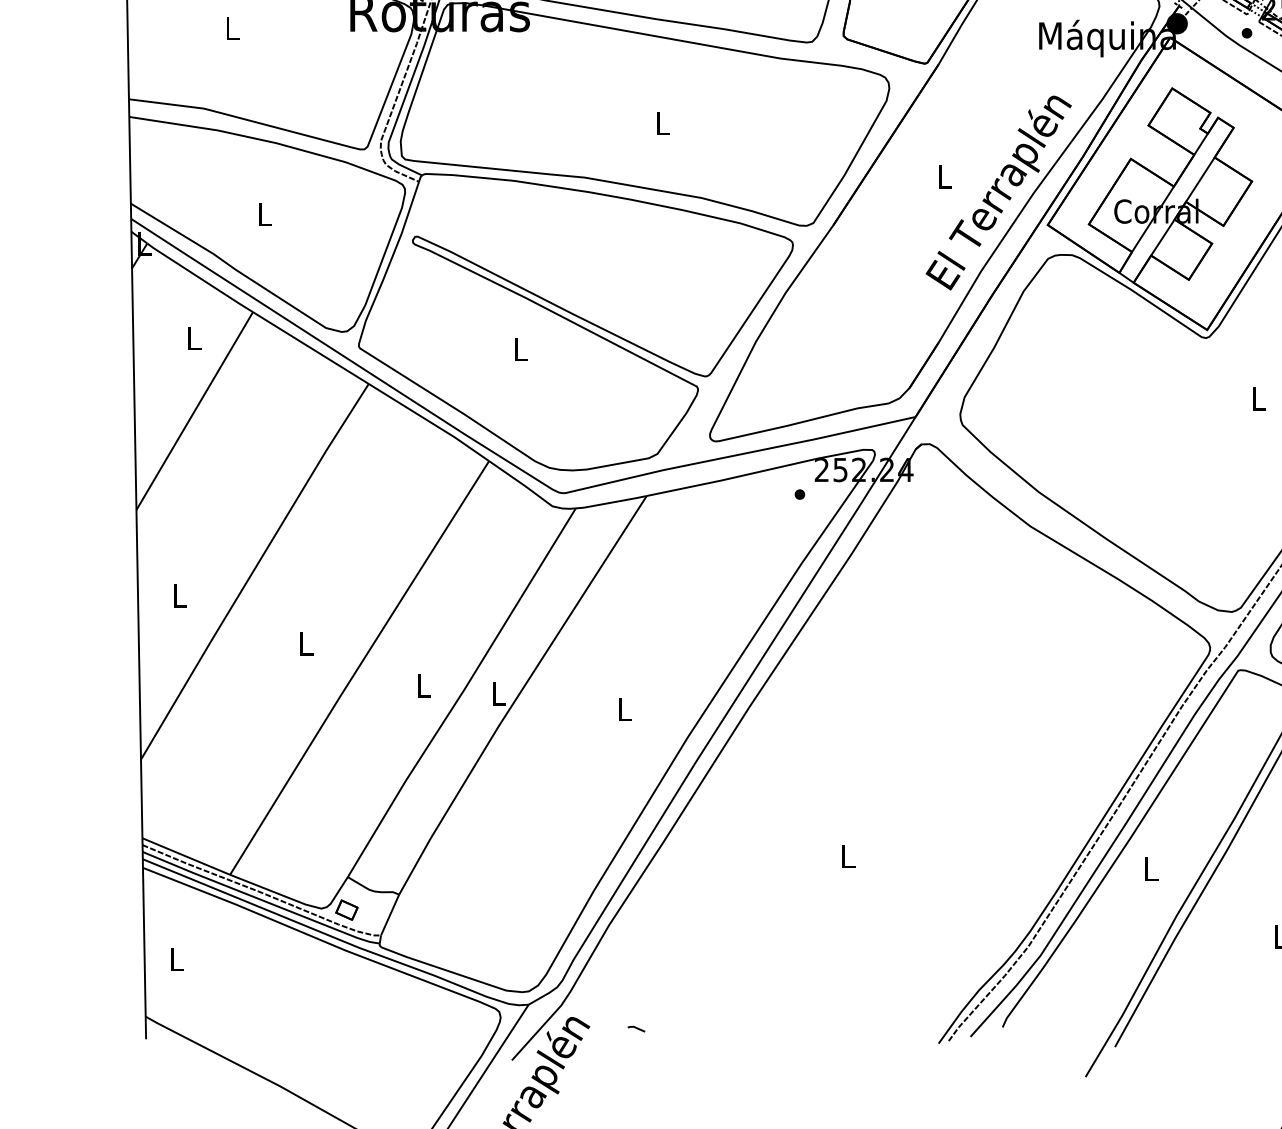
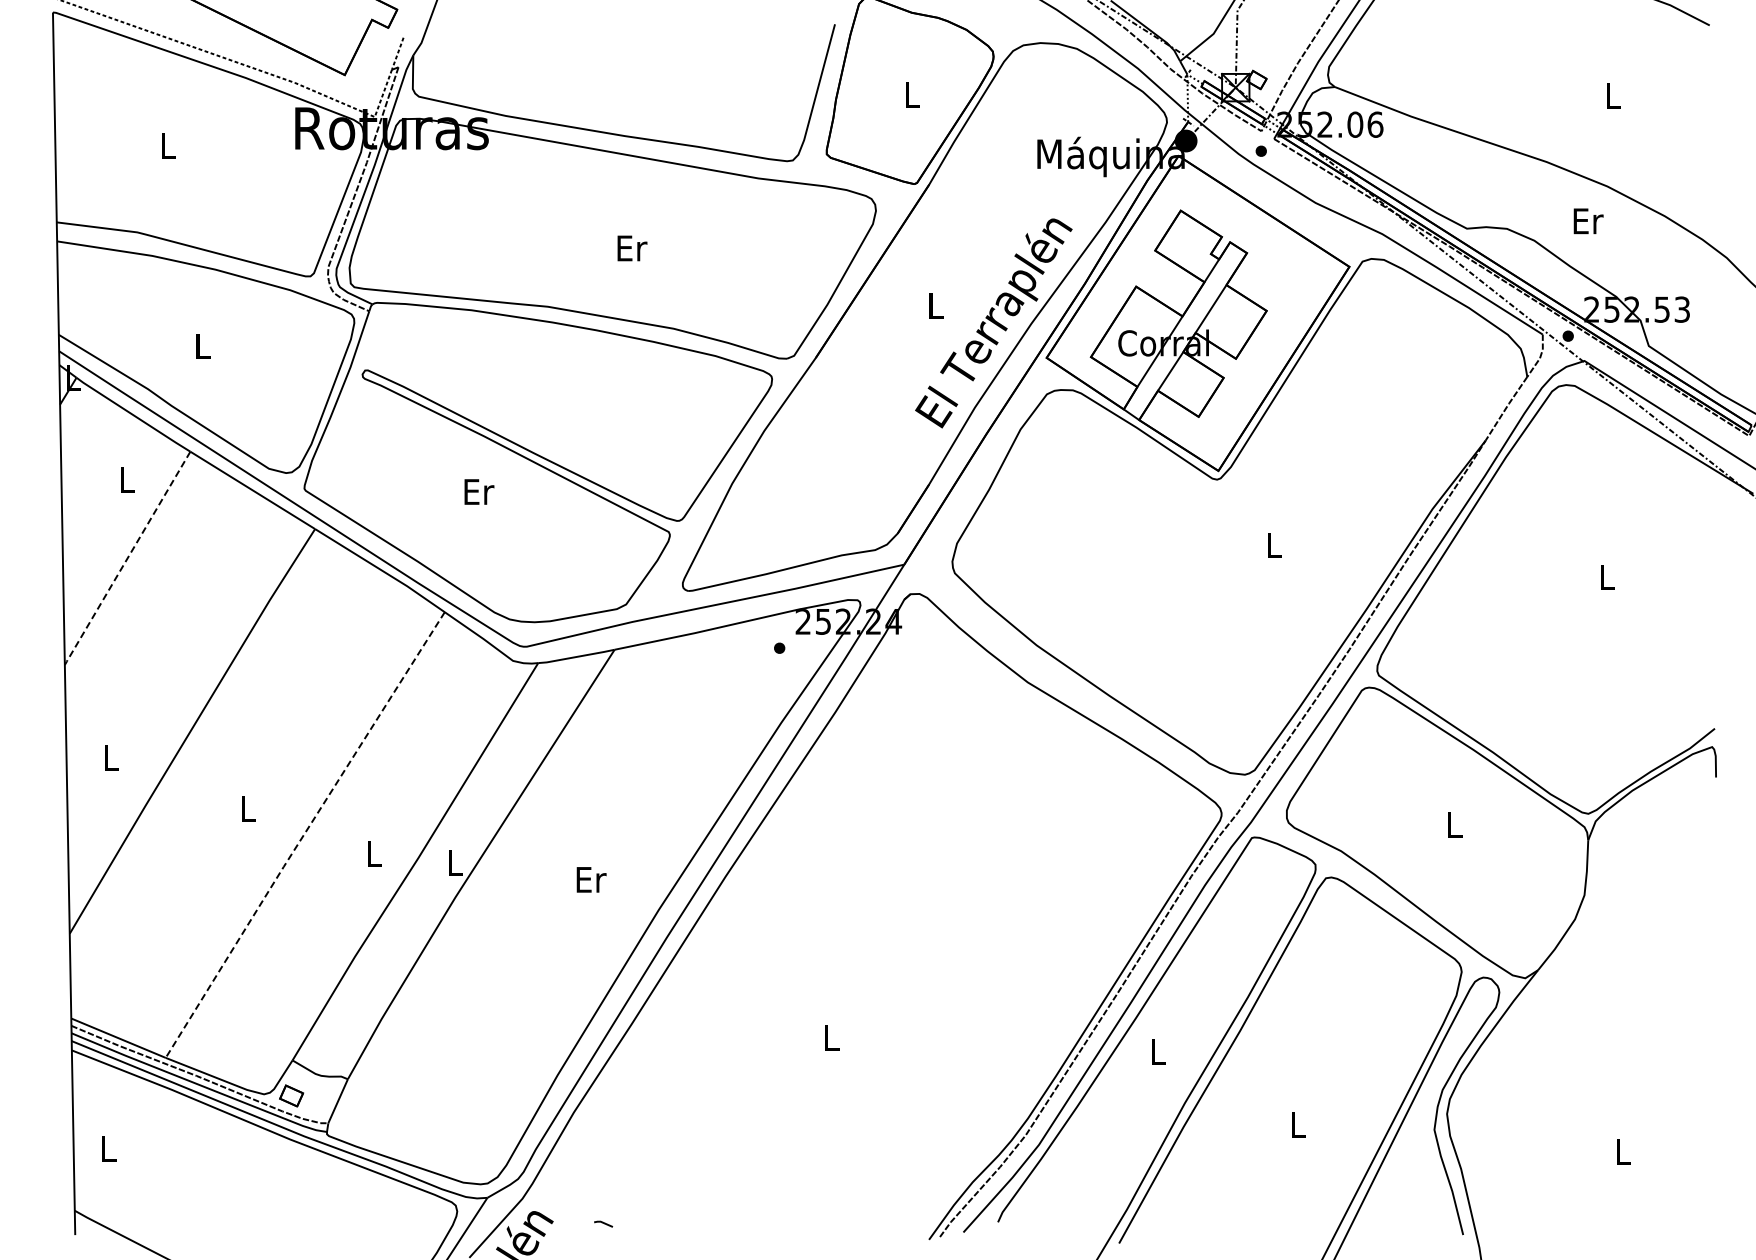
text: (663, 123) -> (632, 248), L -> Er
text: (521, 349) -> (479, 491), L -> Er
line: (194, 412) -> (127, 559), solid -> dashed
line: (358, 667) -> (304, 834), solid -> dashed
text: (625, 709) -> (591, 879), L -> Er

